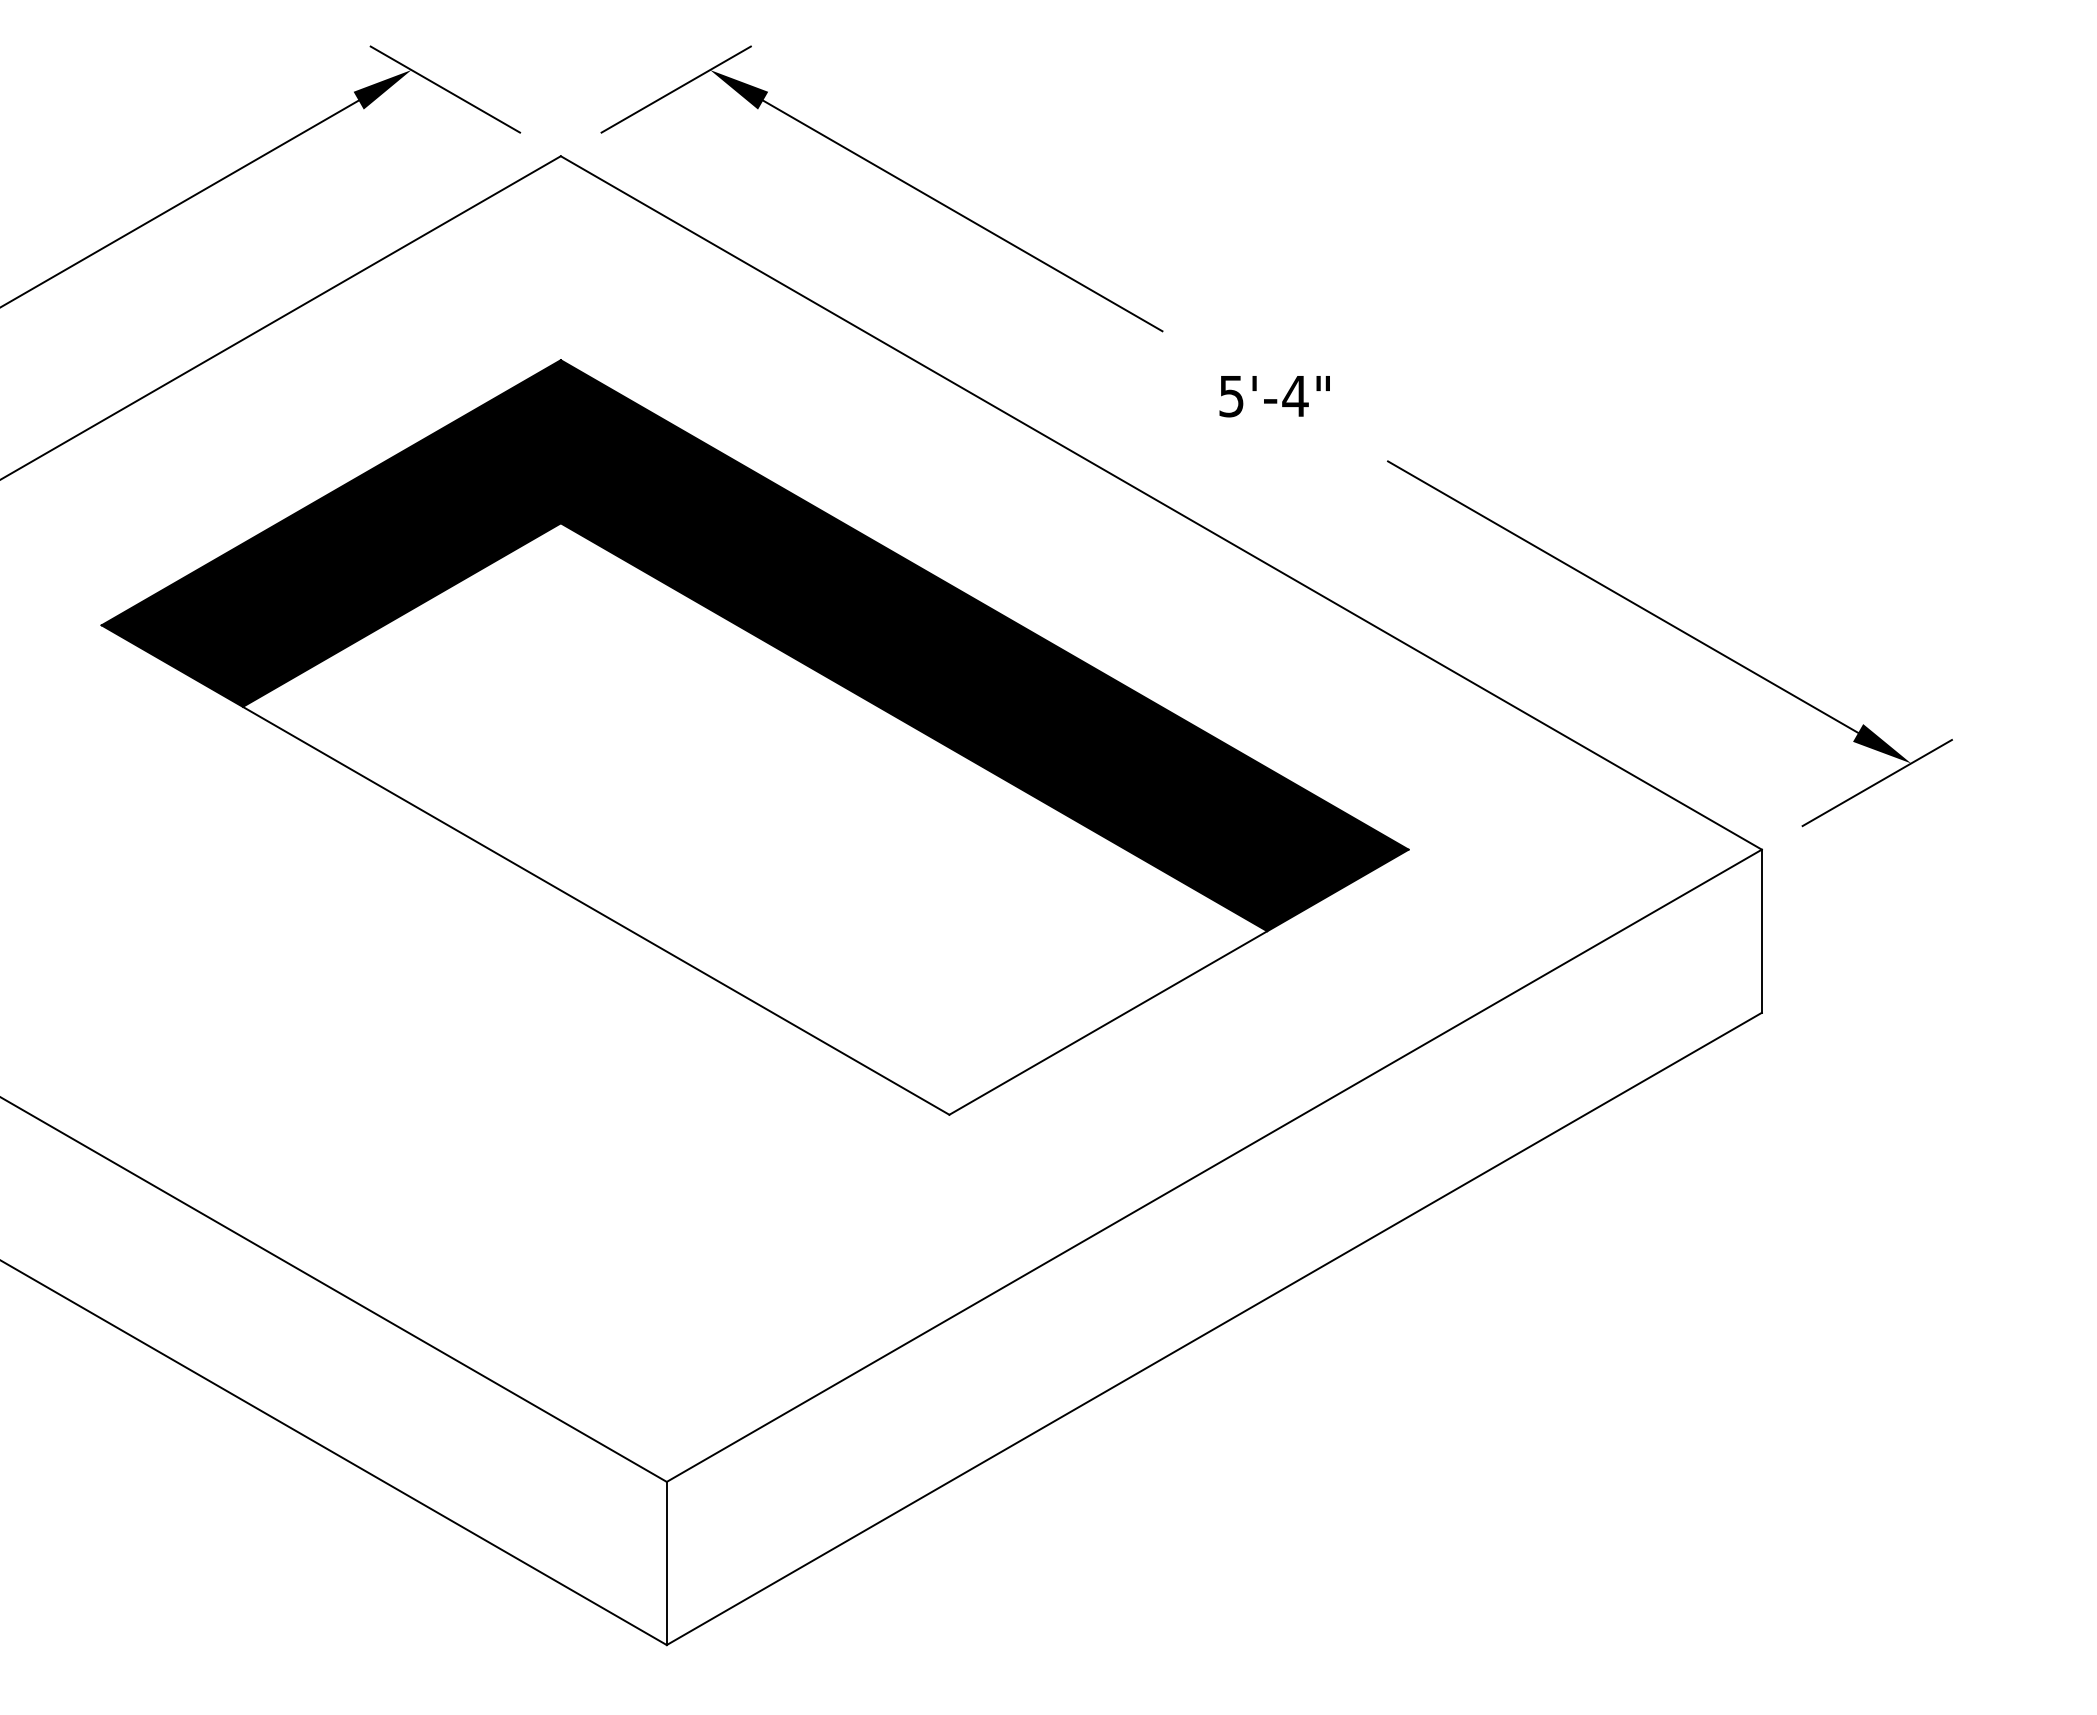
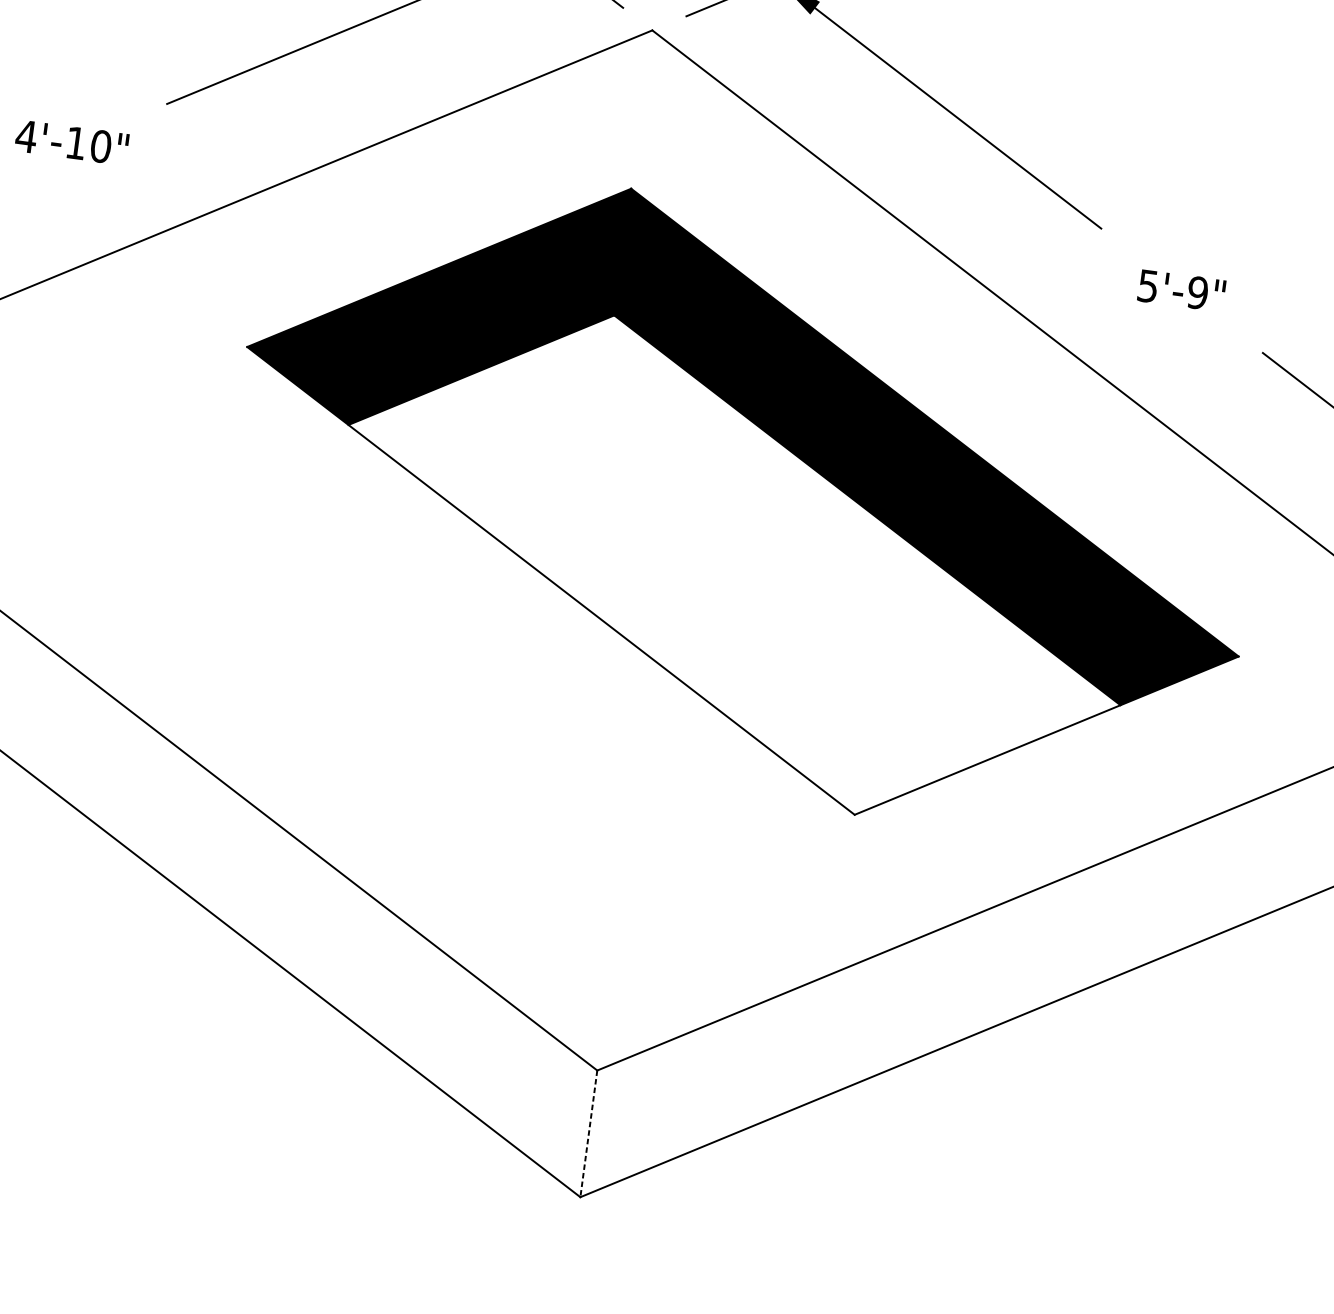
text: (1295, 396) -> (1197, 293), 5'-4" -> 5'-9"
line: (666, 1563) -> (588, 1133), solid -> dashed

